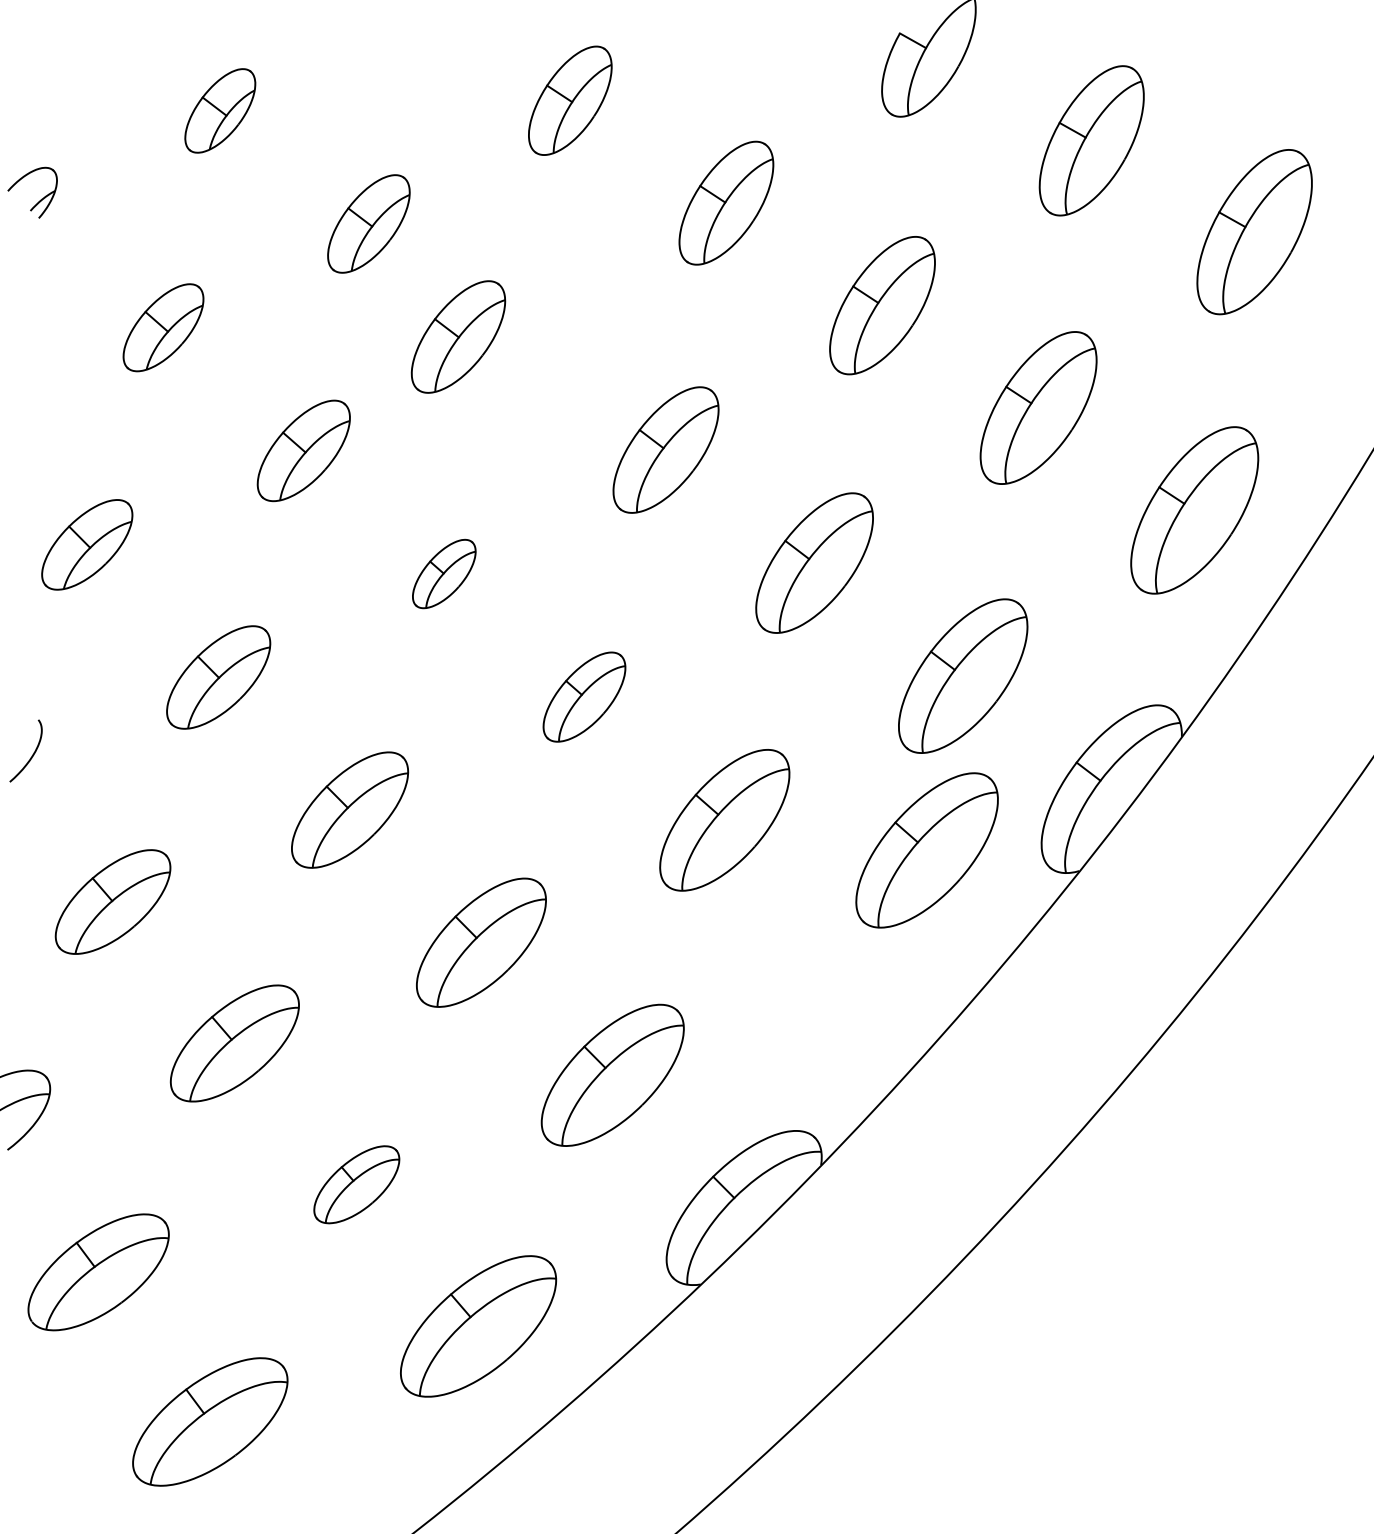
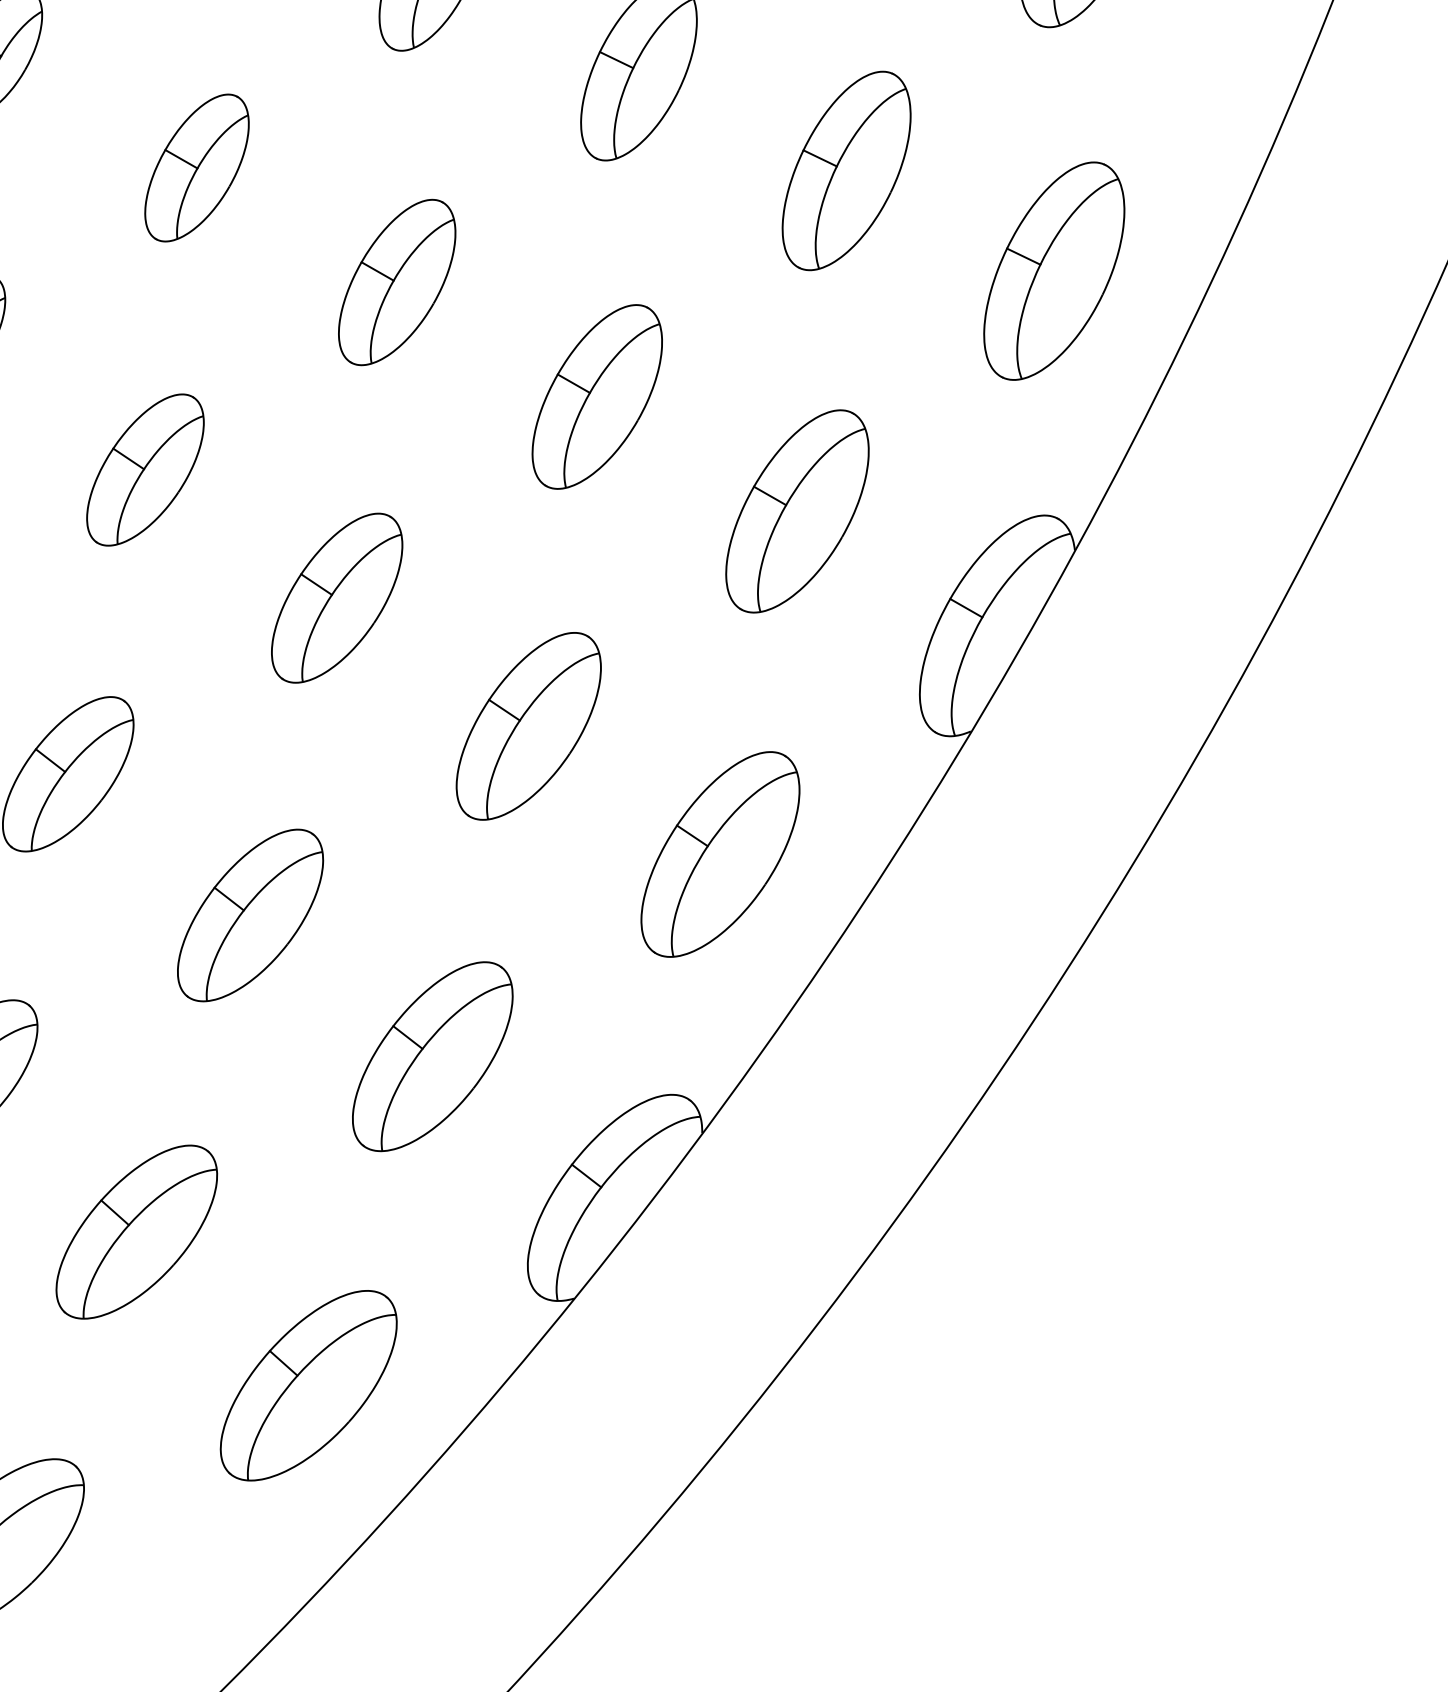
part: (458, 336) -> (196, 167), moved
part: (444, 573) -> (145, 469), size x1.67
part: (584, 696) -> (336, 597), size x1.43
part: (926, 850) -> (719, 854), moved
part: (356, 1184) -> (136, 1231), size x1.67

